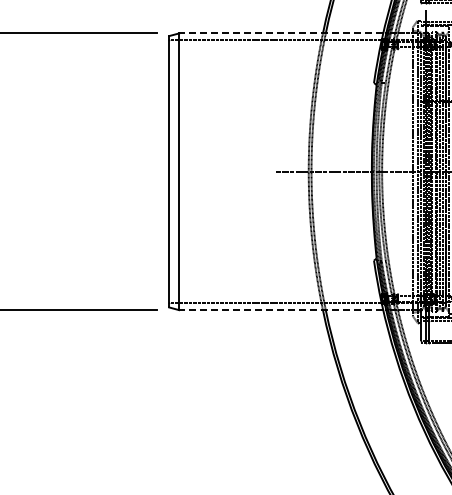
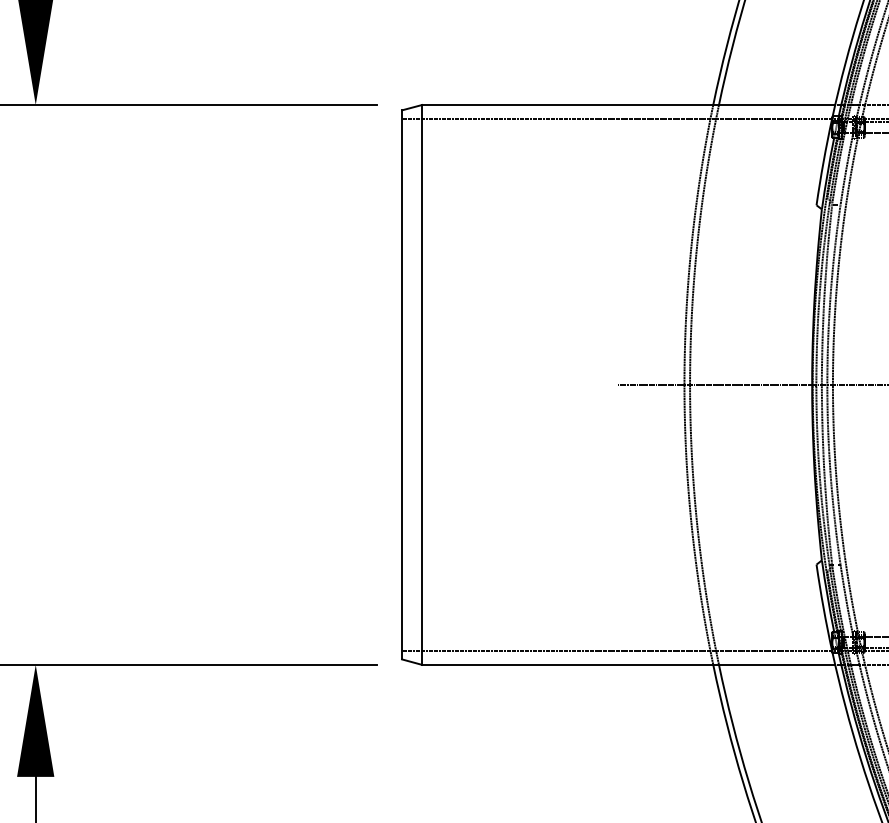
line: (280, 33) -> (627, 105), dashed -> solid
line: (280, 310) -> (627, 665), dashed -> solid

